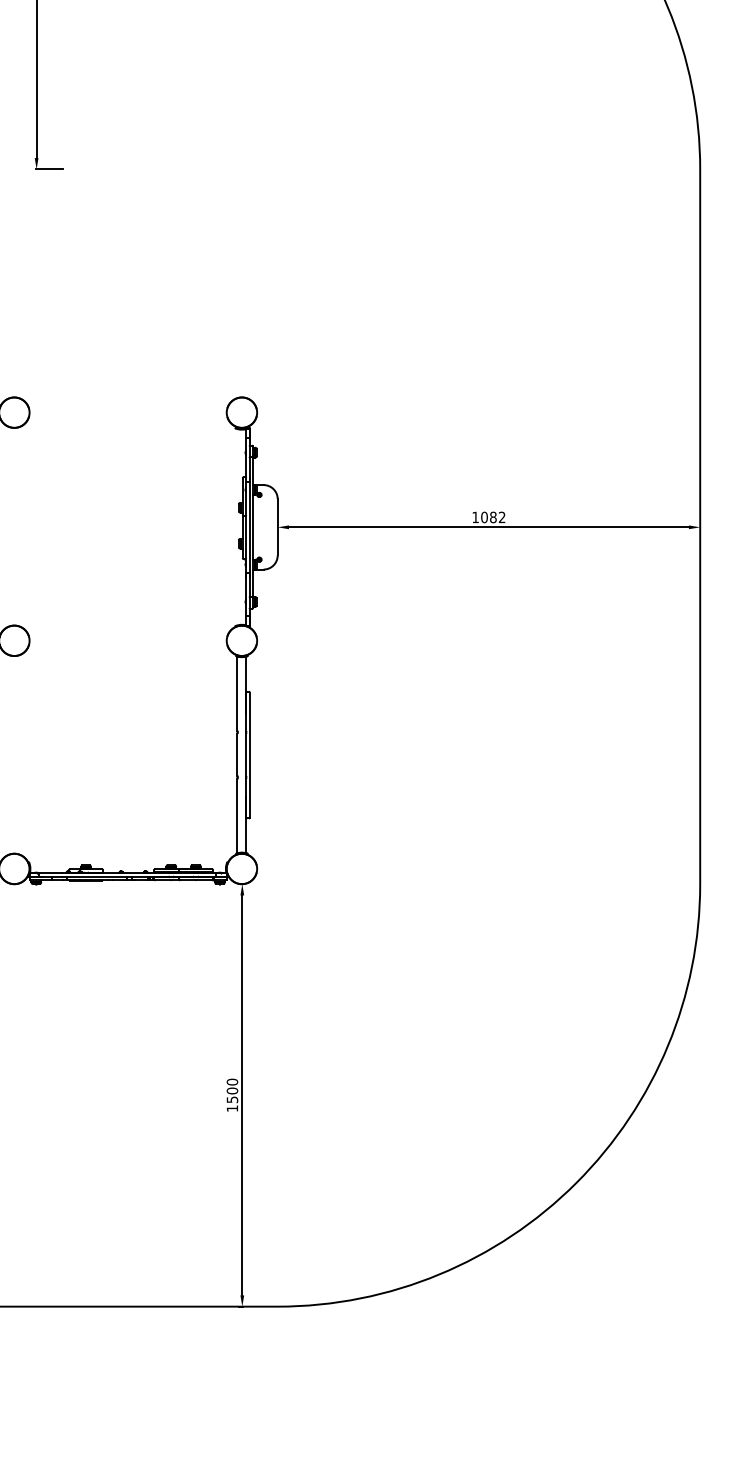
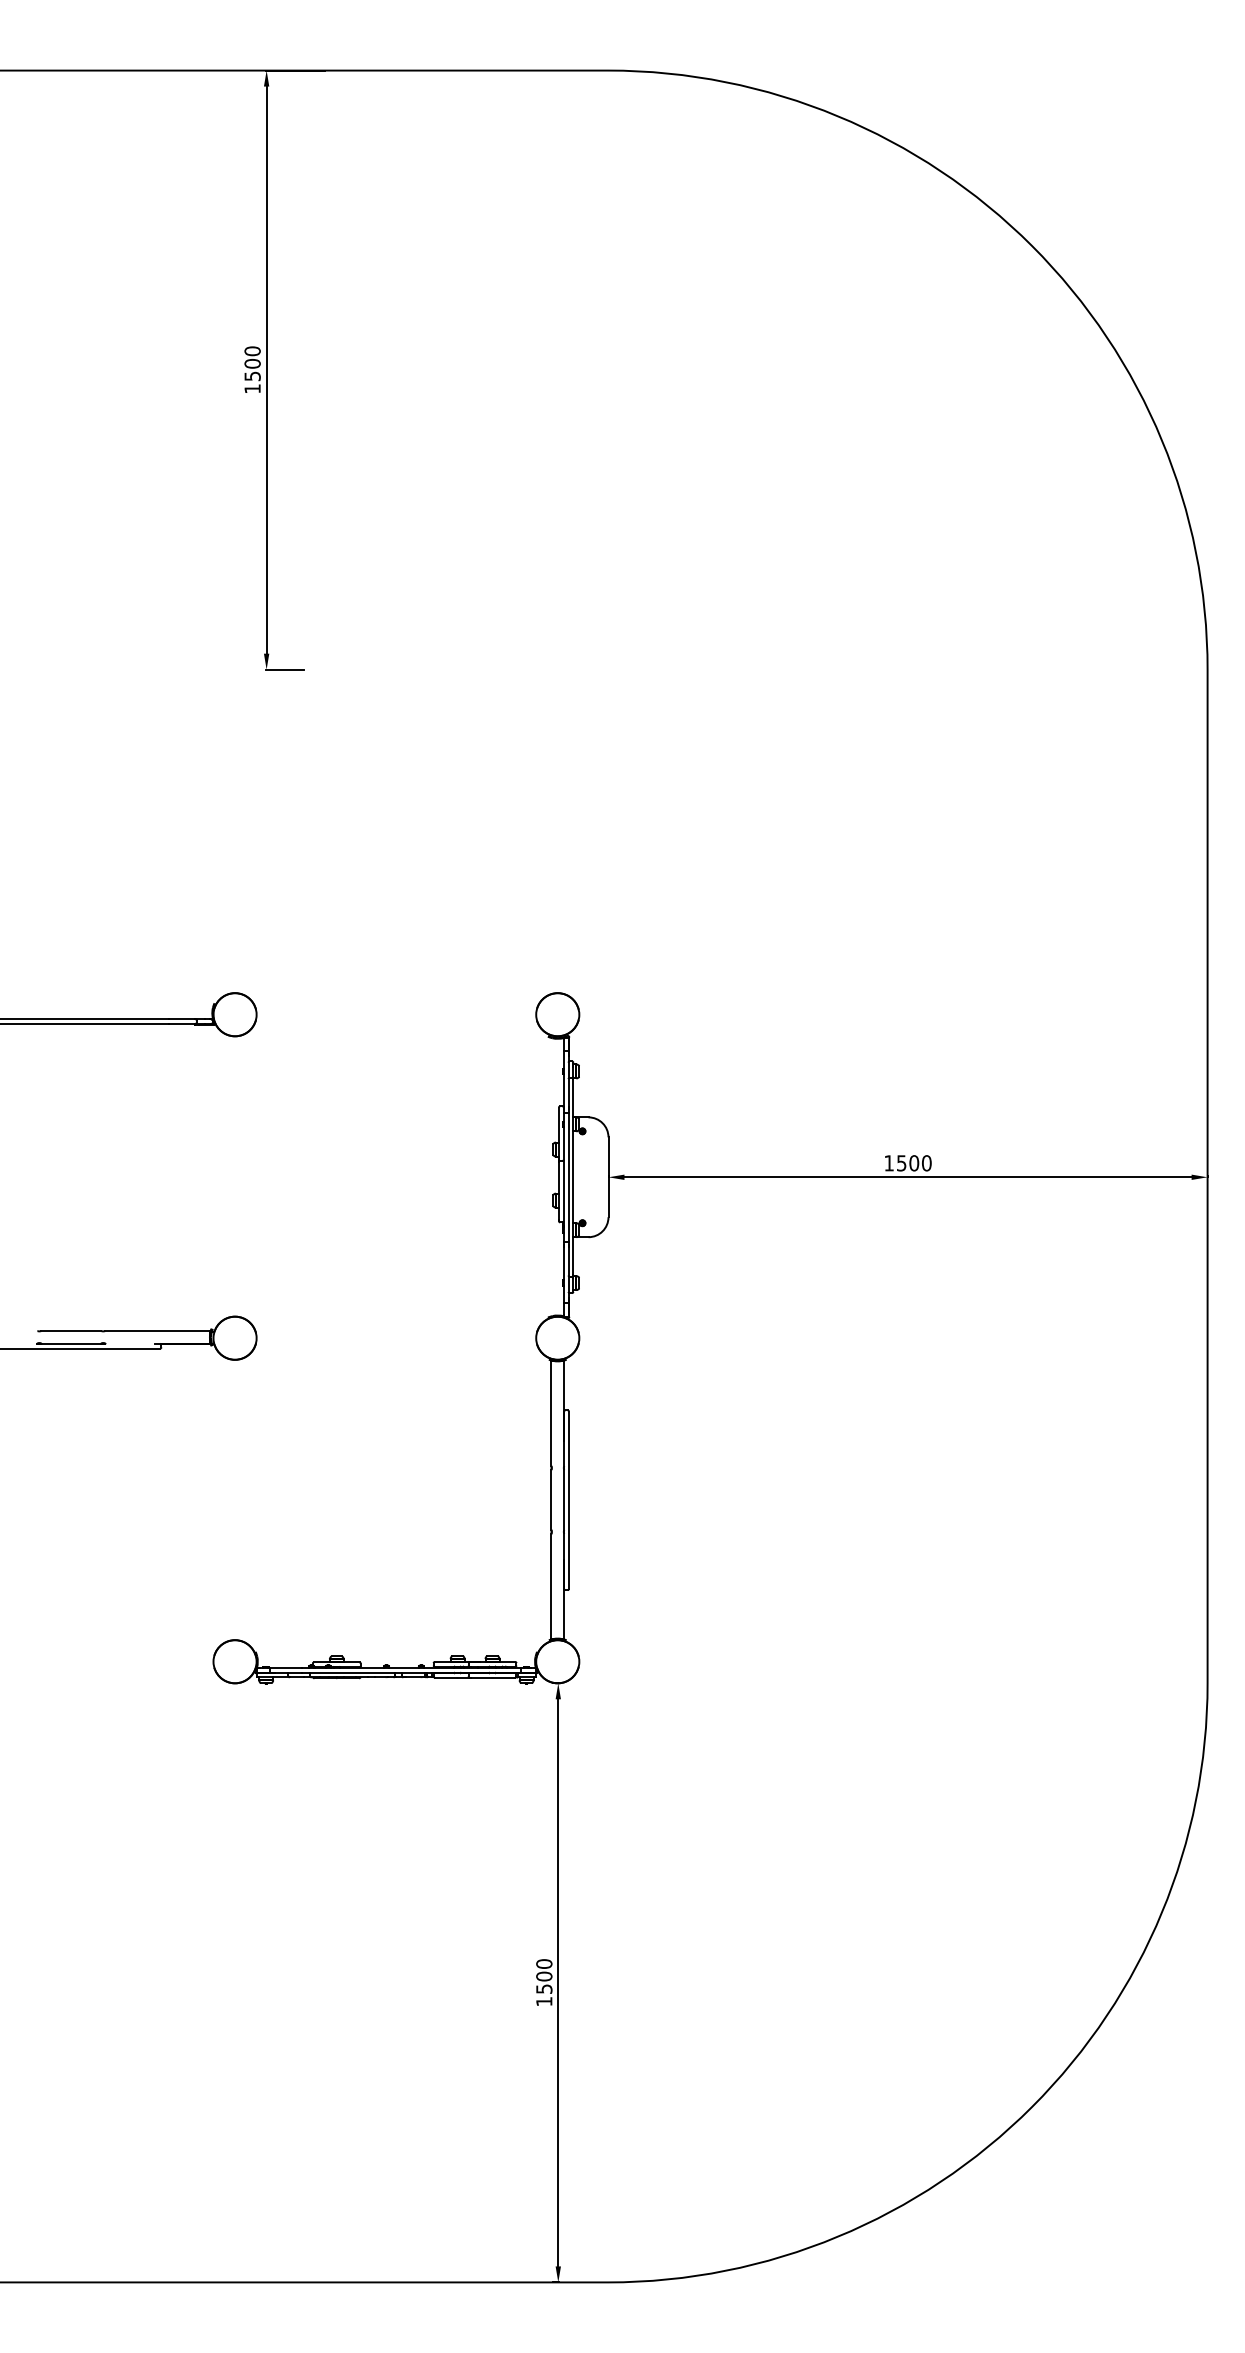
text: (492, 517) -> (913, 1163), 1082 -> 1500

